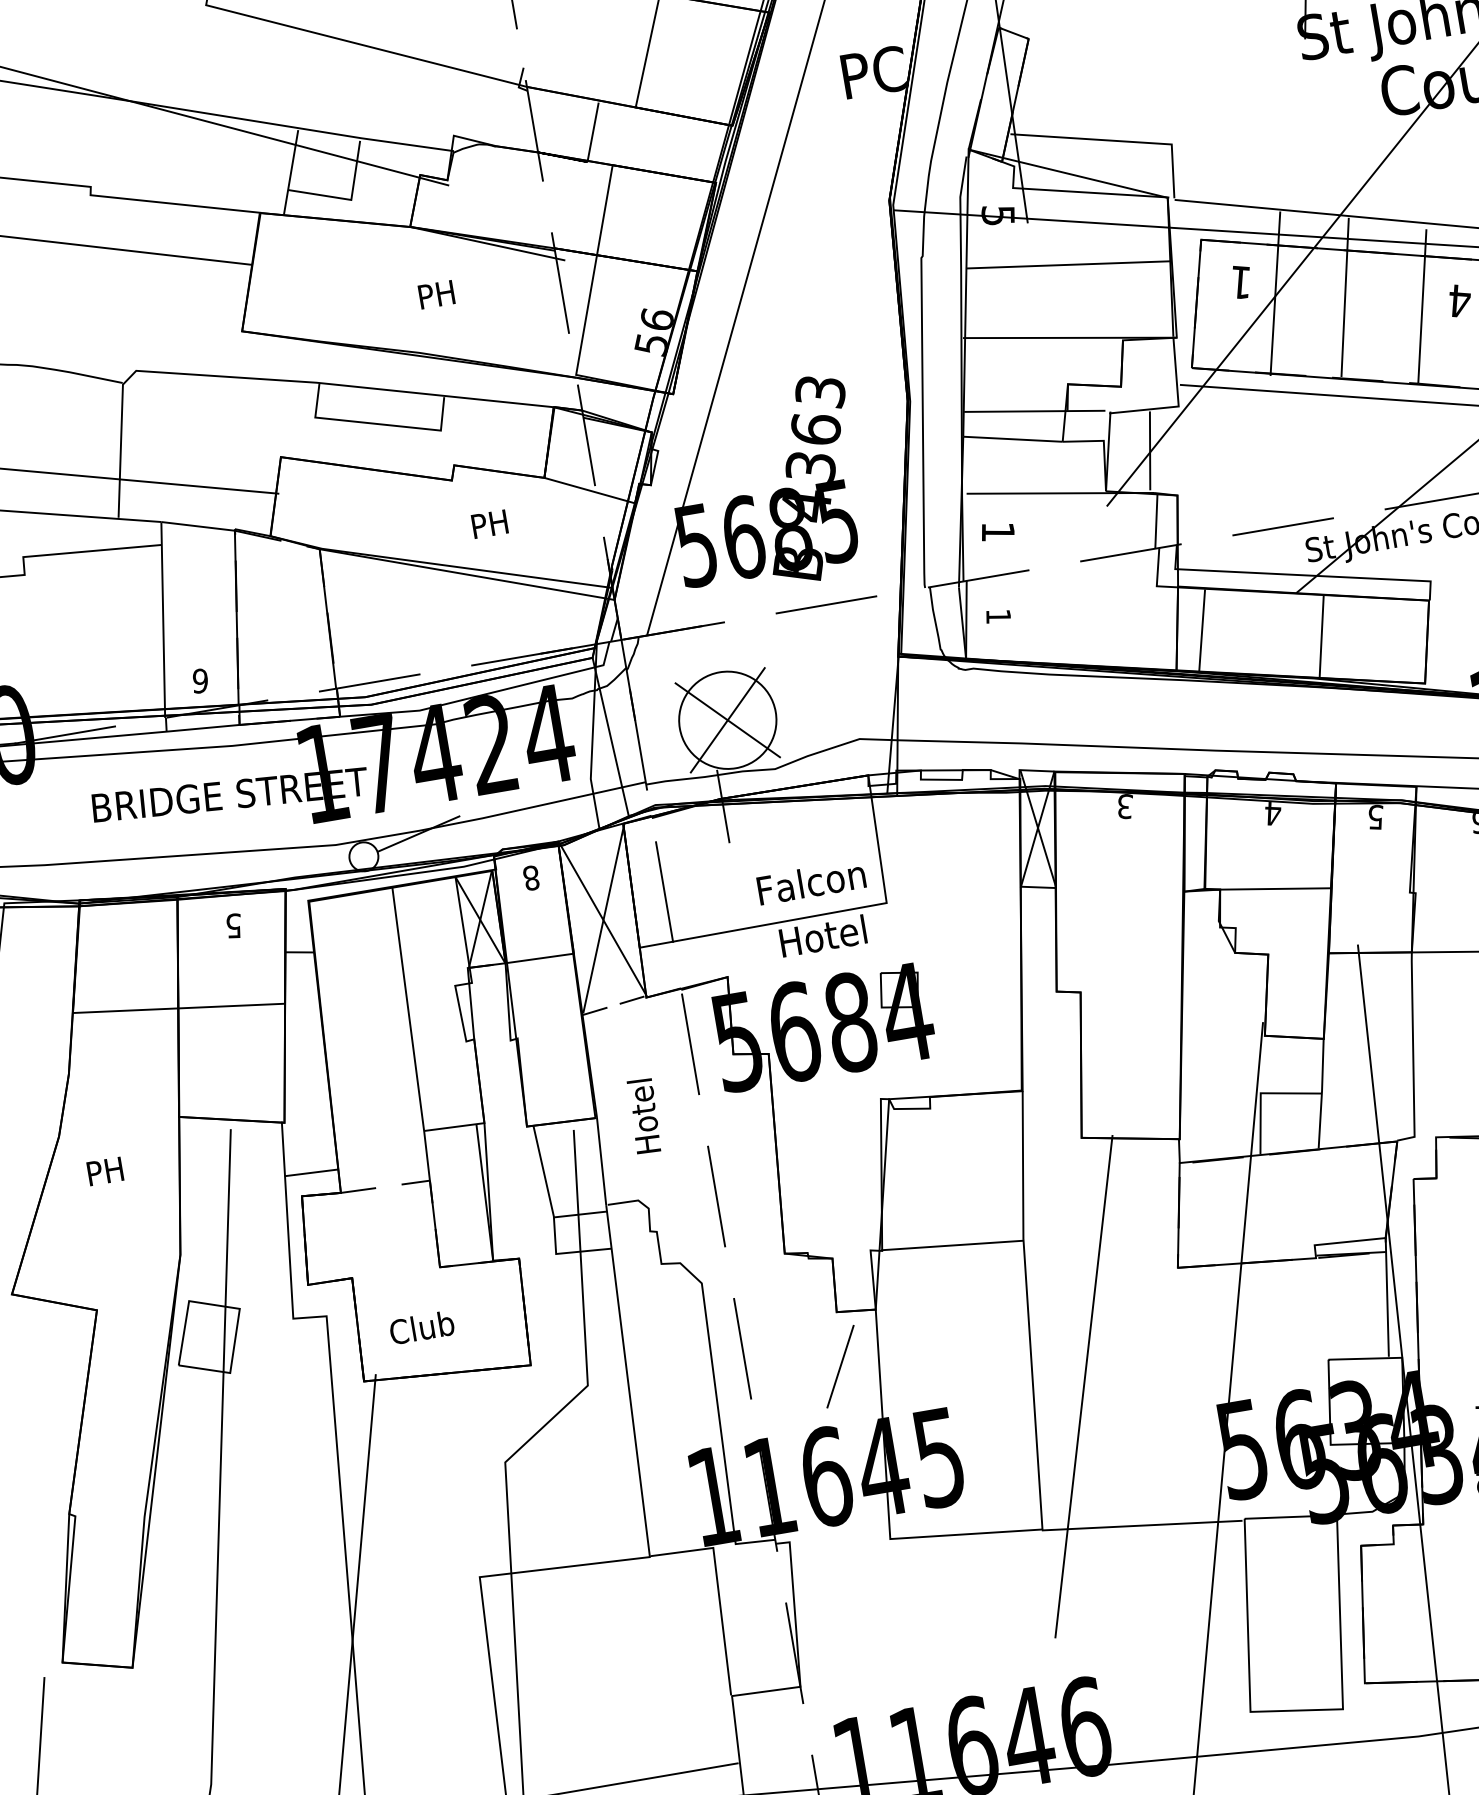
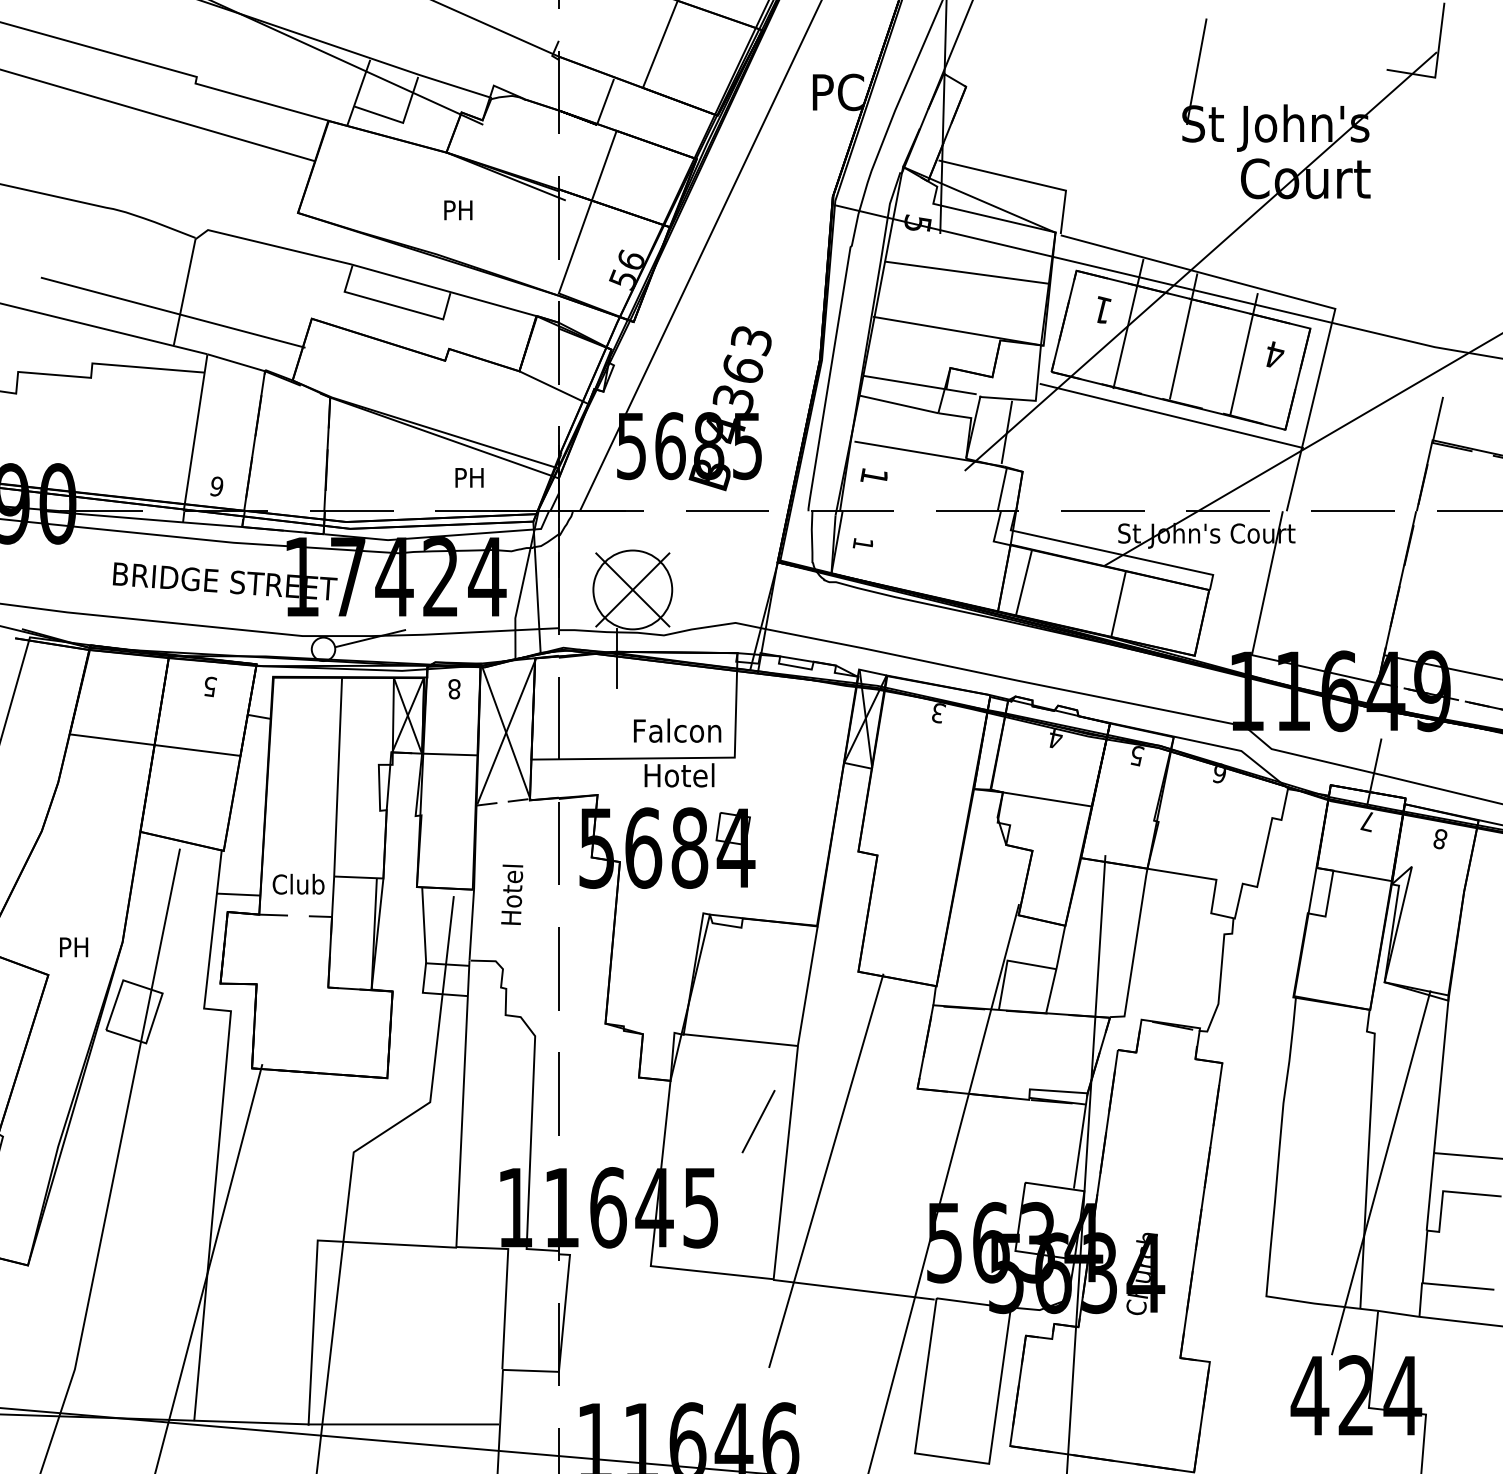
text: (489, 523) -> (469, 477), moved
text: (105, 1171) -> (74, 947), moved
text: (421, 1326) -> (298, 883), moved
line: (840, 1366) -> (758, 1121), moved

